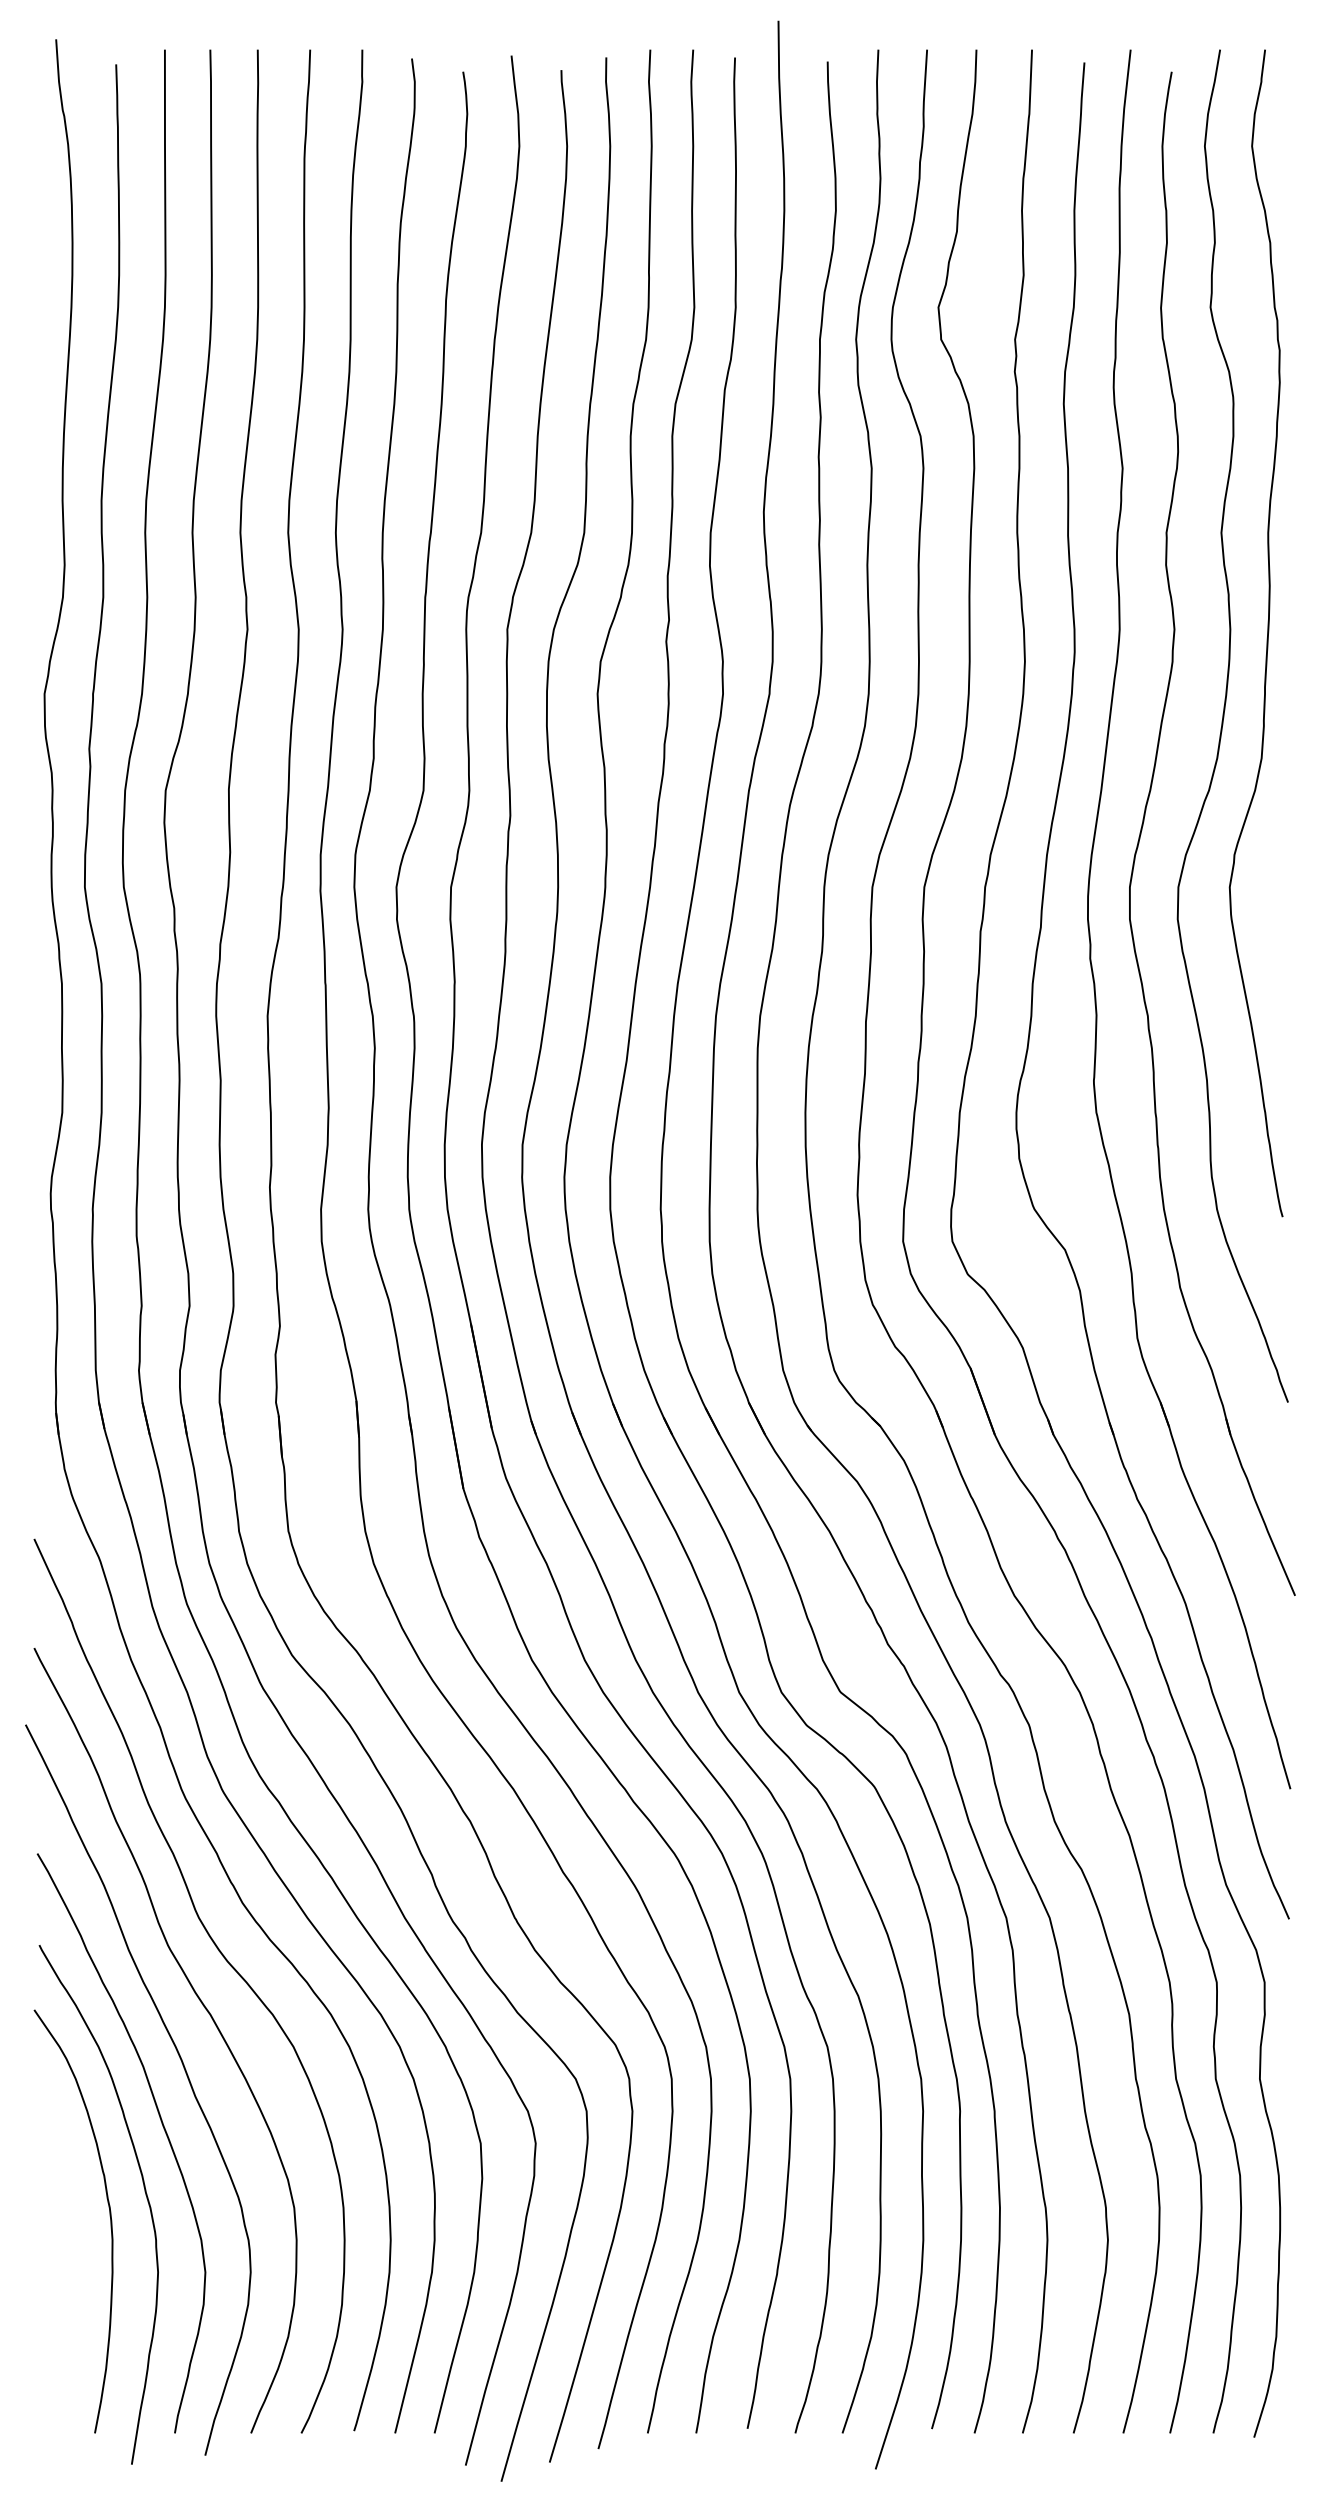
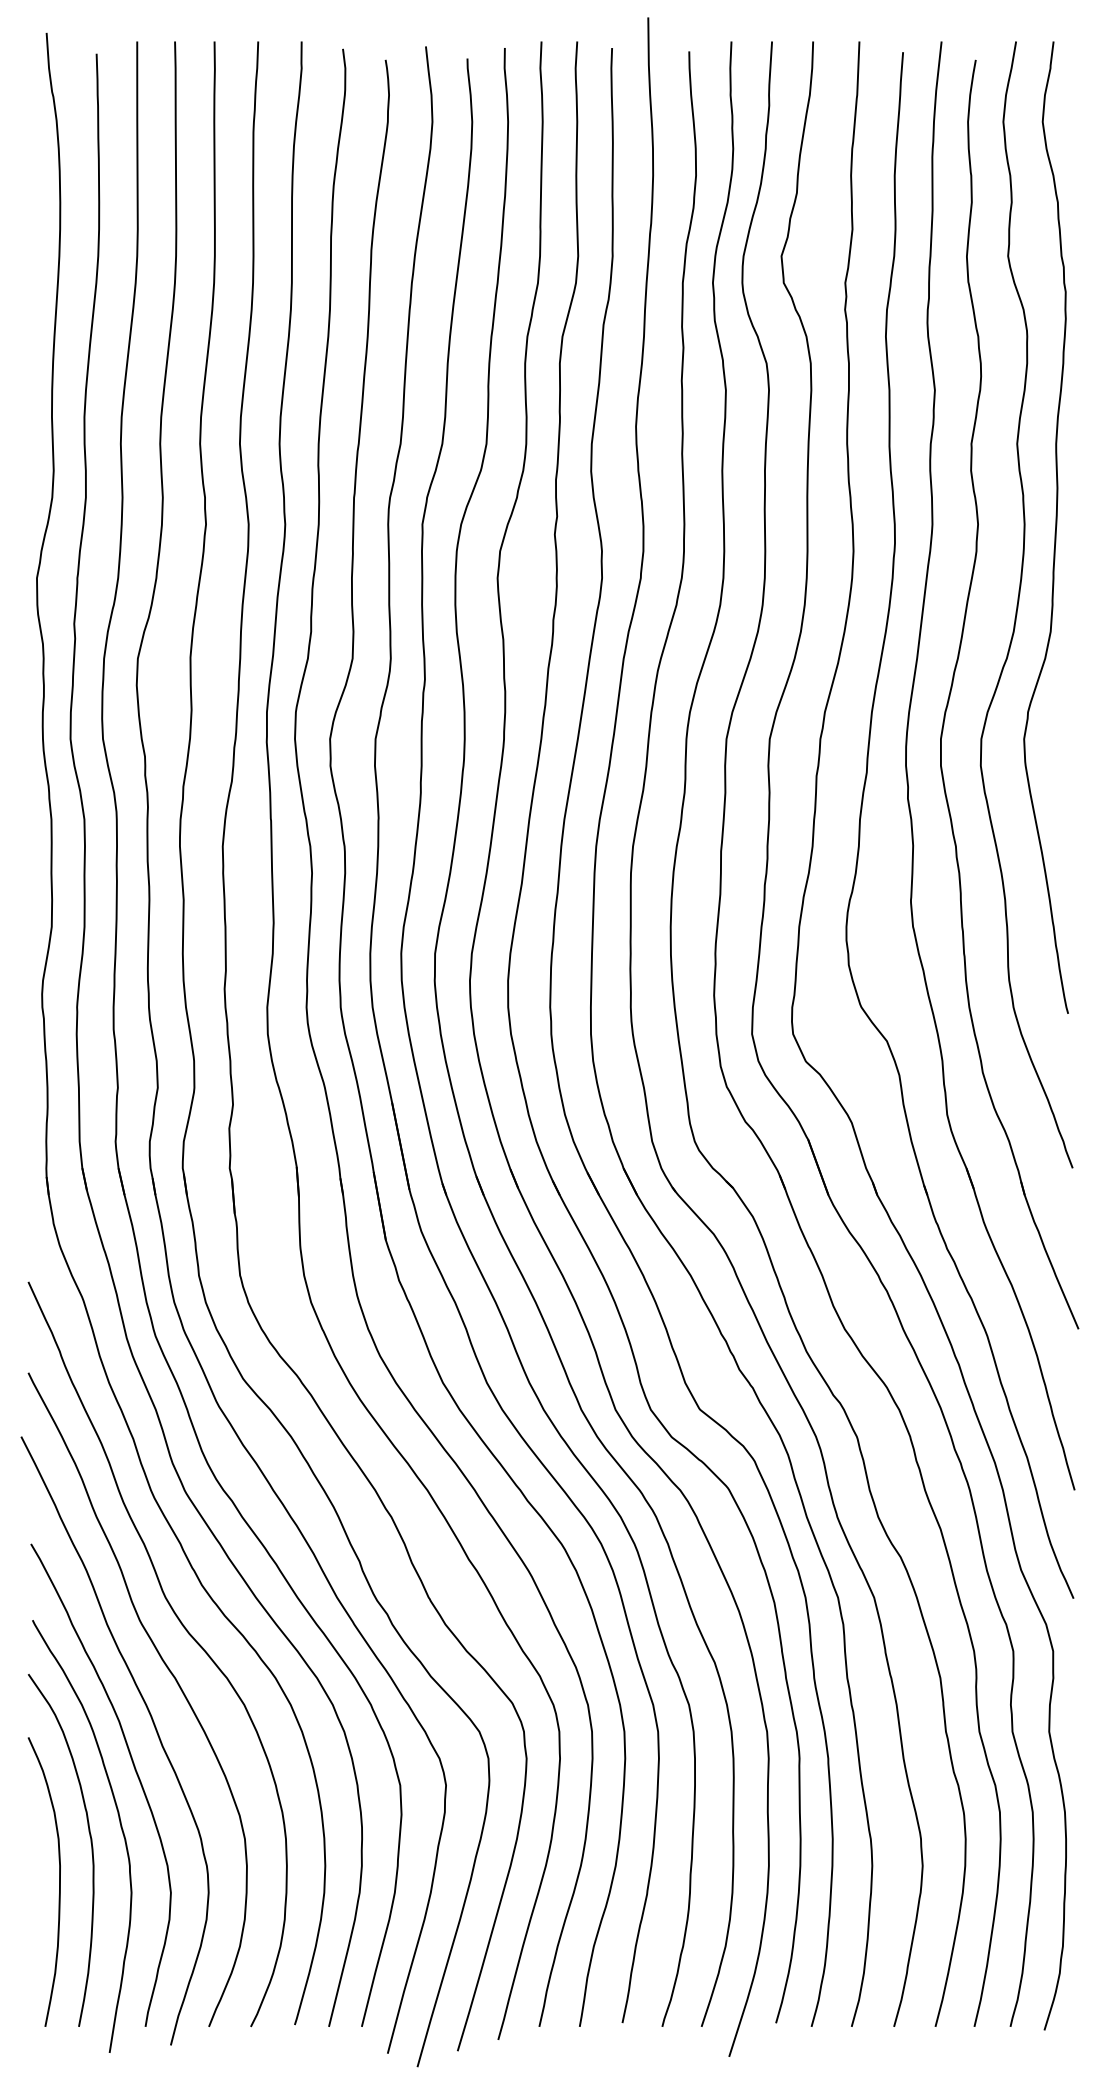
curve: (71, 2259) -> (59, 1882), added

